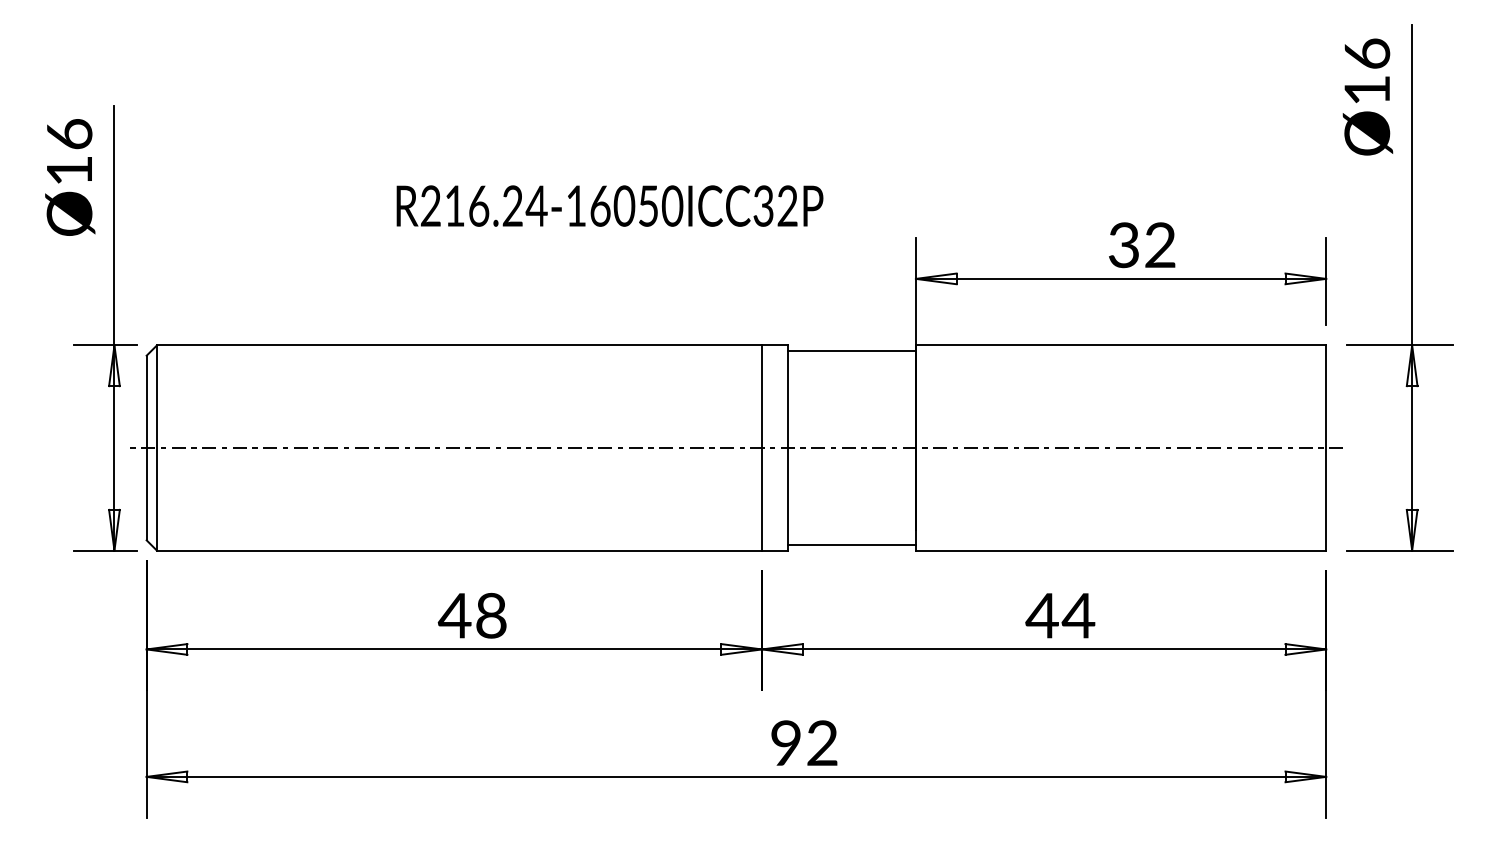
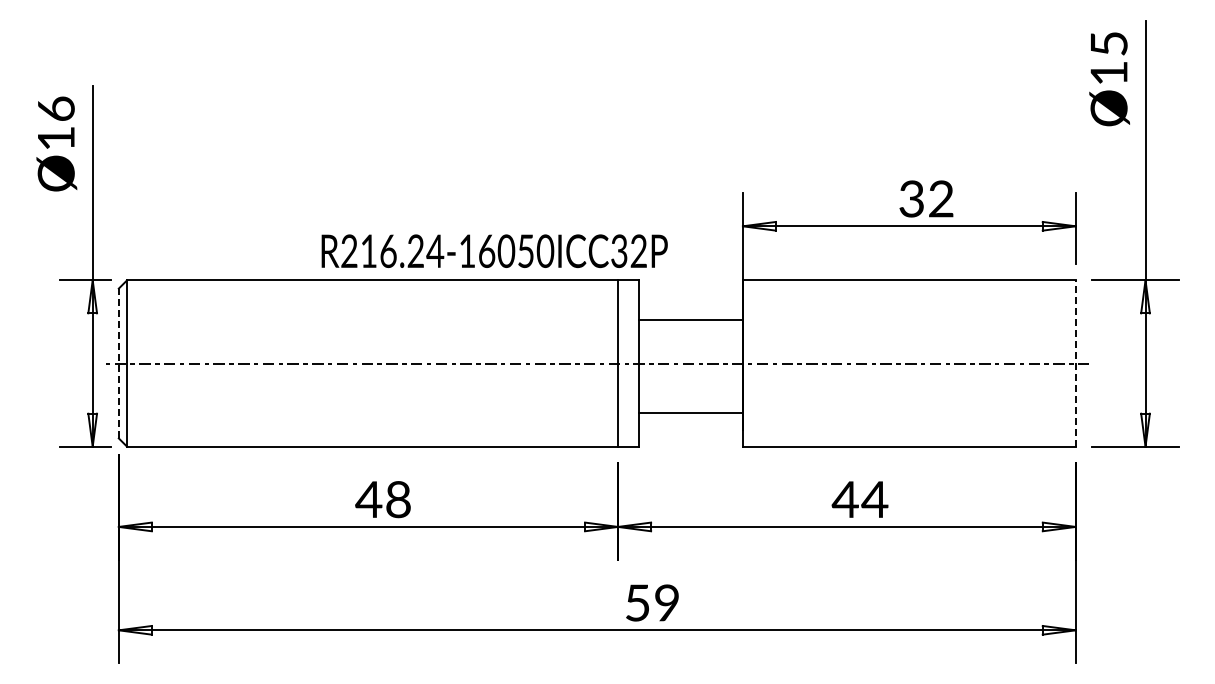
text: (1367, 53) -> (1109, 43), Ø16 -> Ø15
text: (609, 206) -> (494, 251), moved
line: (851, 350) -> (690, 320), moved
line: (146, 448) -> (118, 363), solid -> dashed
line: (1325, 448) -> (1075, 363), solid -> dashed
line: (851, 545) -> (690, 412), moved
text: (804, 742) -> (652, 602), 92 -> 59

